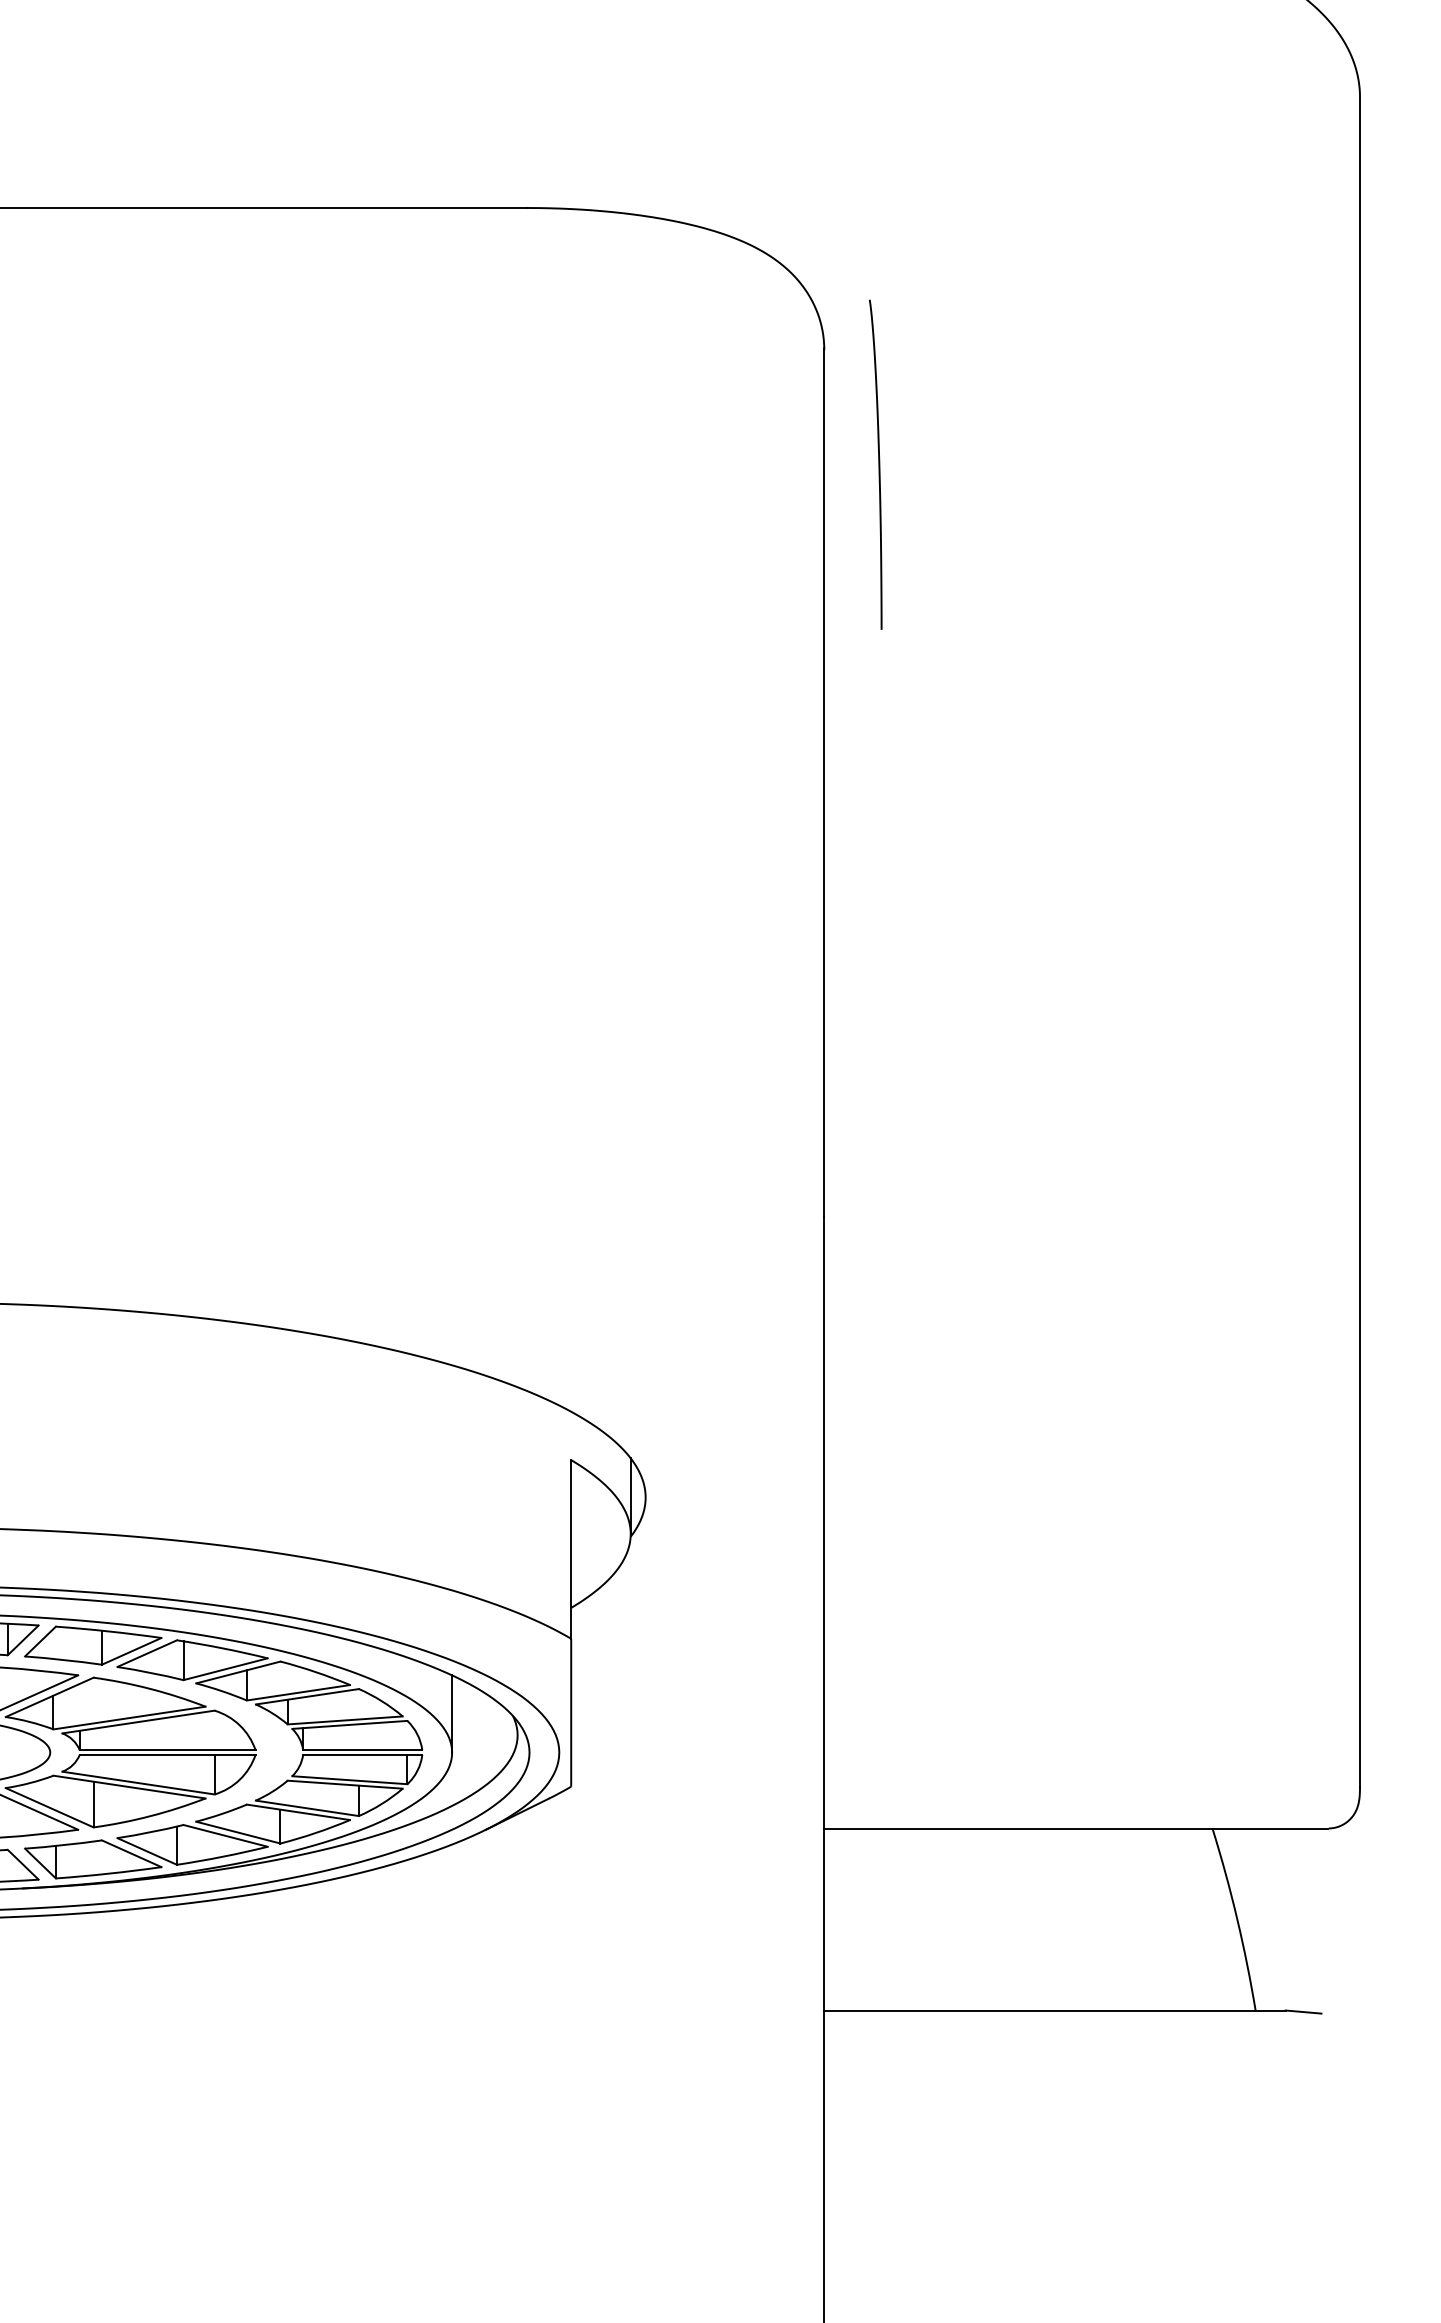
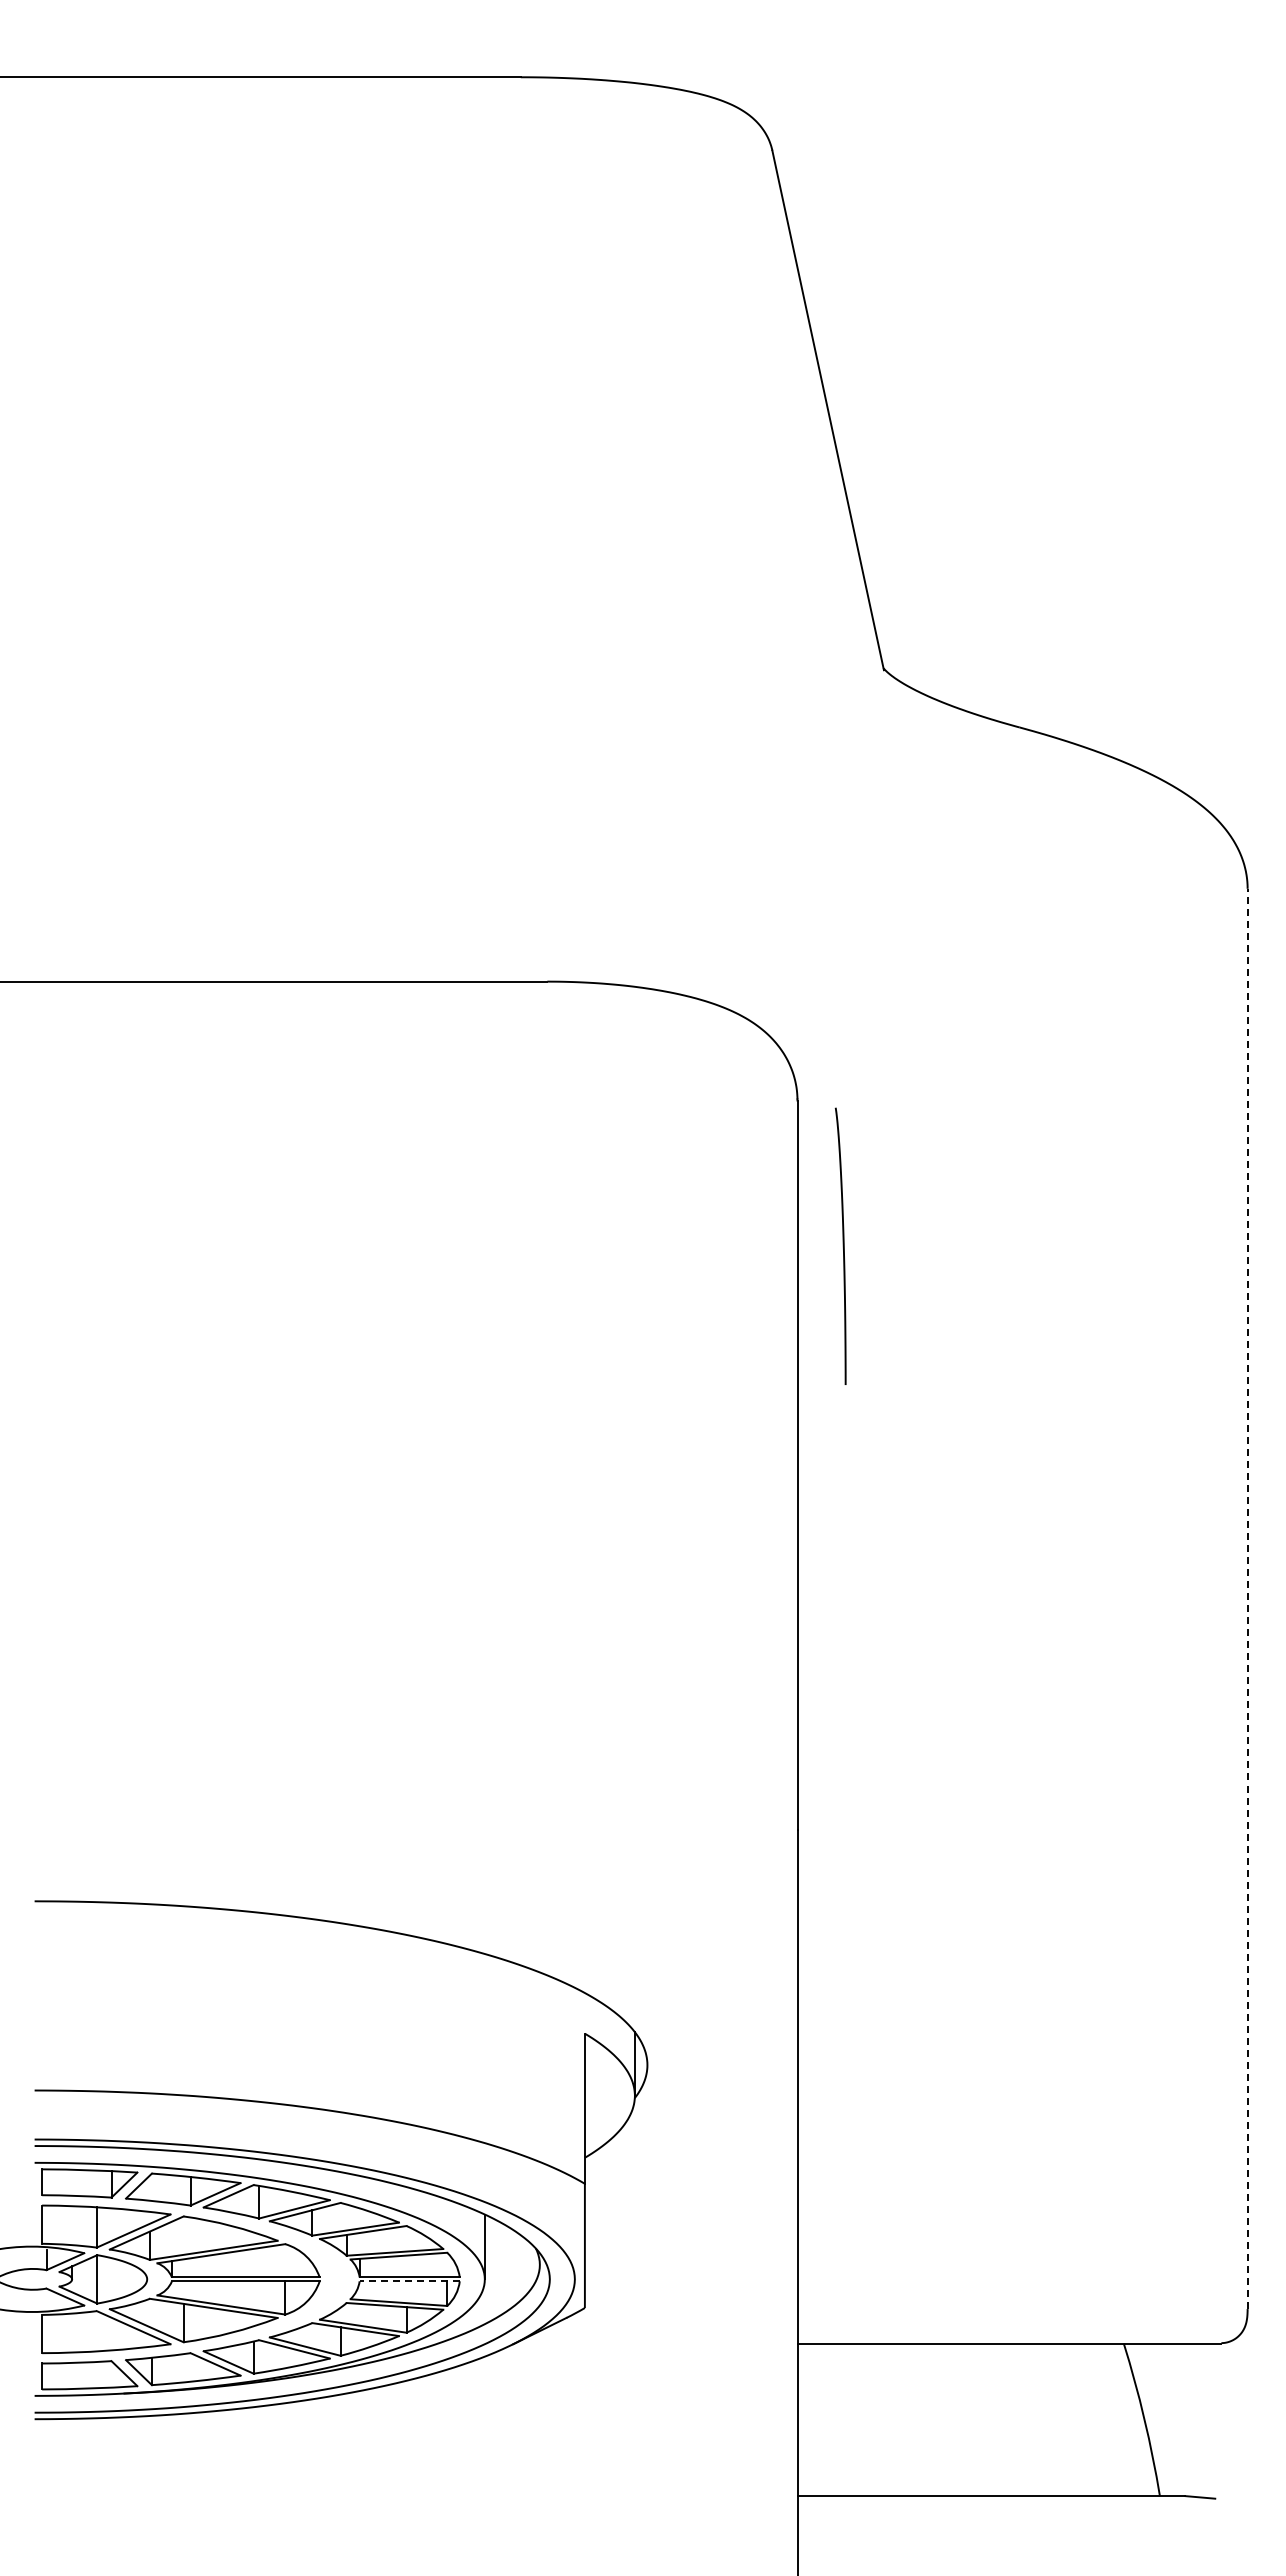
curve: (877, 463) -> (842, 1245), moved
line: (1359, 942) -> (1247, 1598), solid -> dashed
line: (362, 1755) -> (409, 2281), solid -> dashed

